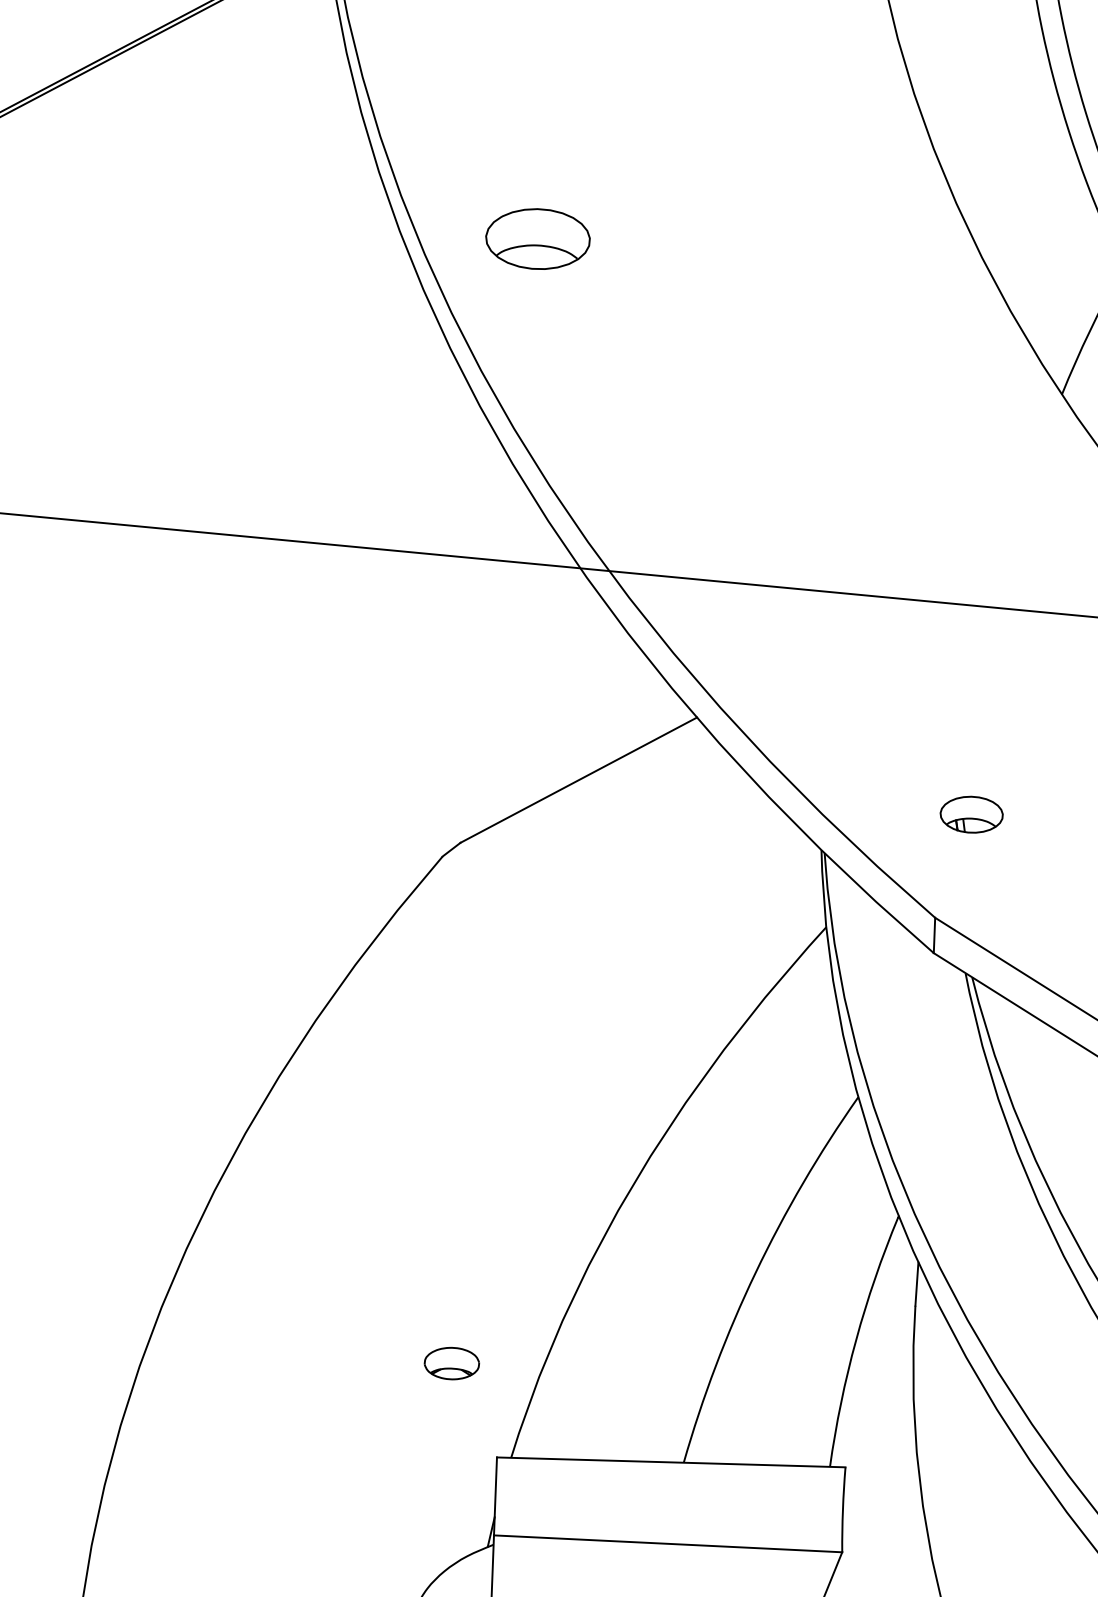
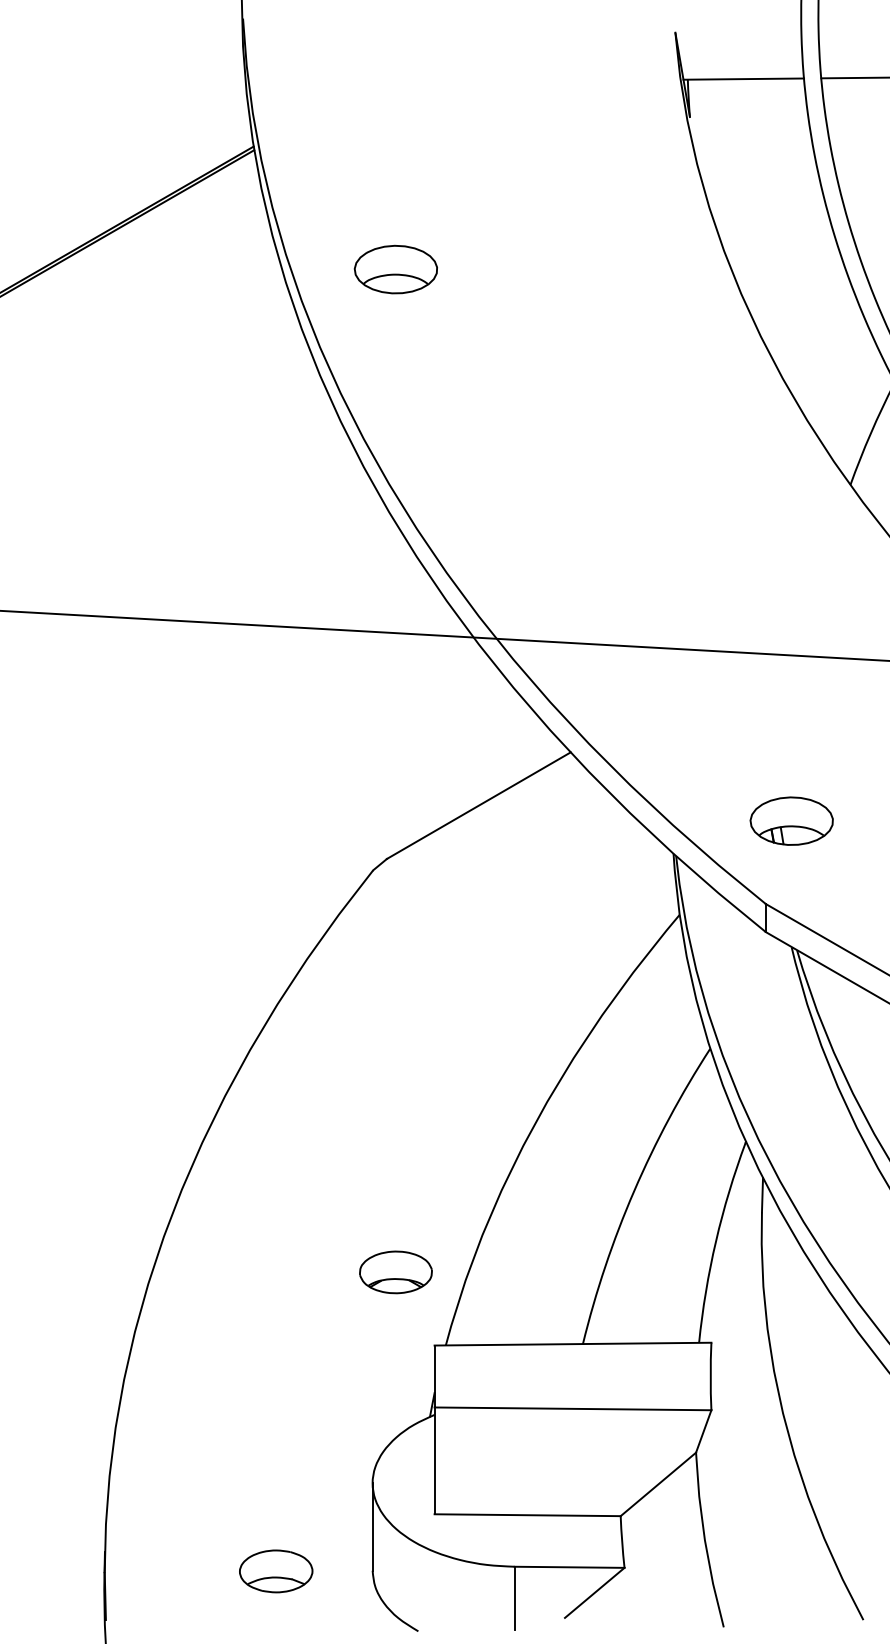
part: (537, 238) -> (395, 269), moved
part: (971, 813) -> (791, 820), size x1.67
part: (451, 1363) -> (395, 1272), size x1.67

